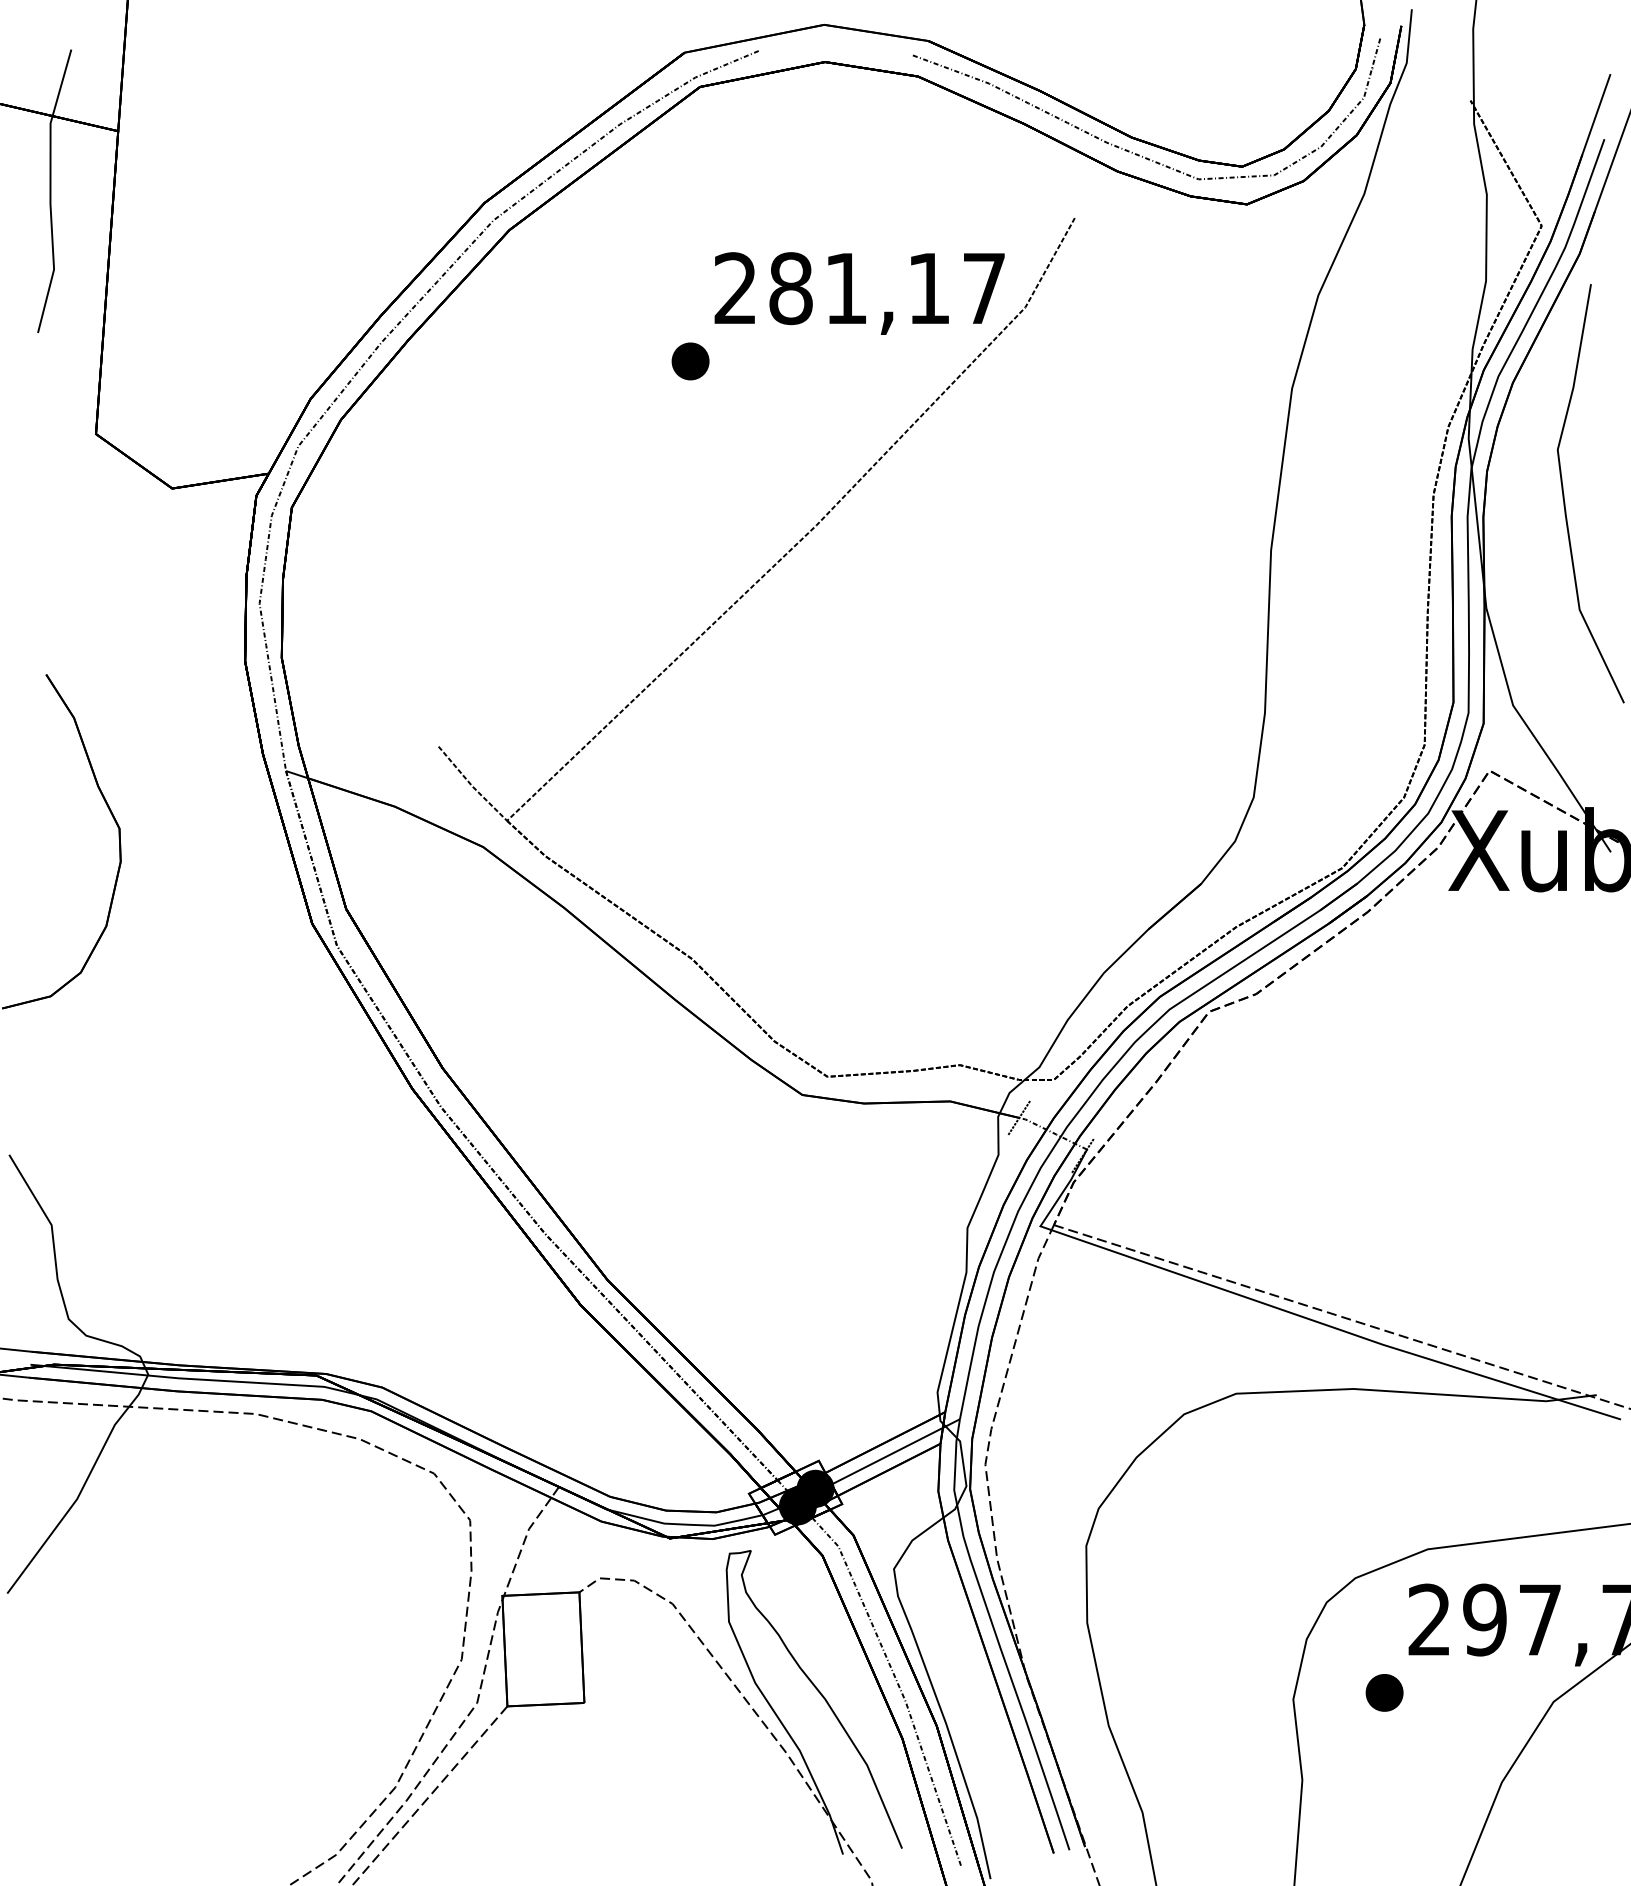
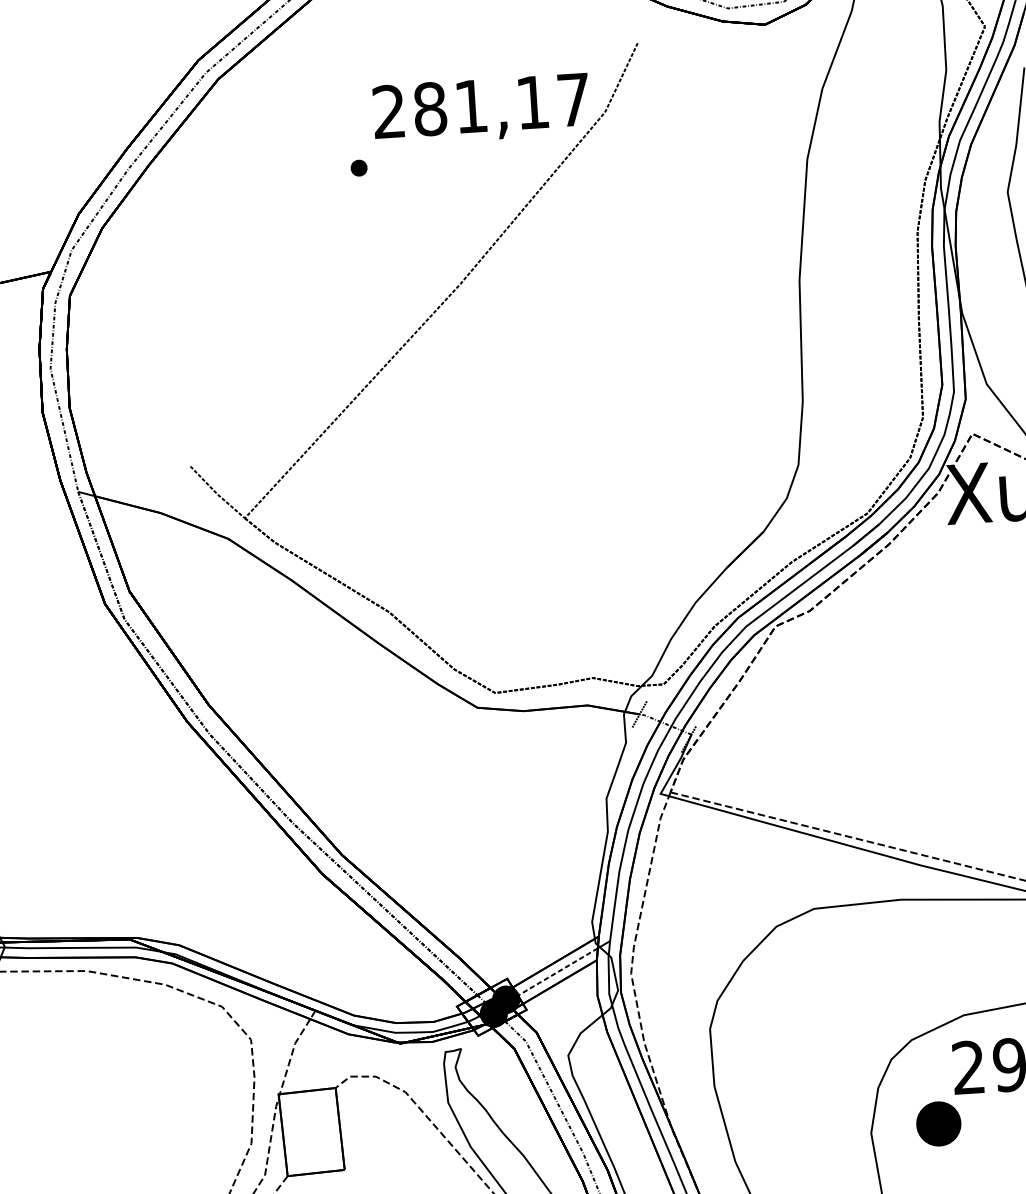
part: (690, 361) -> (359, 168), size x0.6
line: (886, 1456) -> (557, 972), solid -> dashed
part: (1384, 1692) -> (938, 1123), size x1.6

